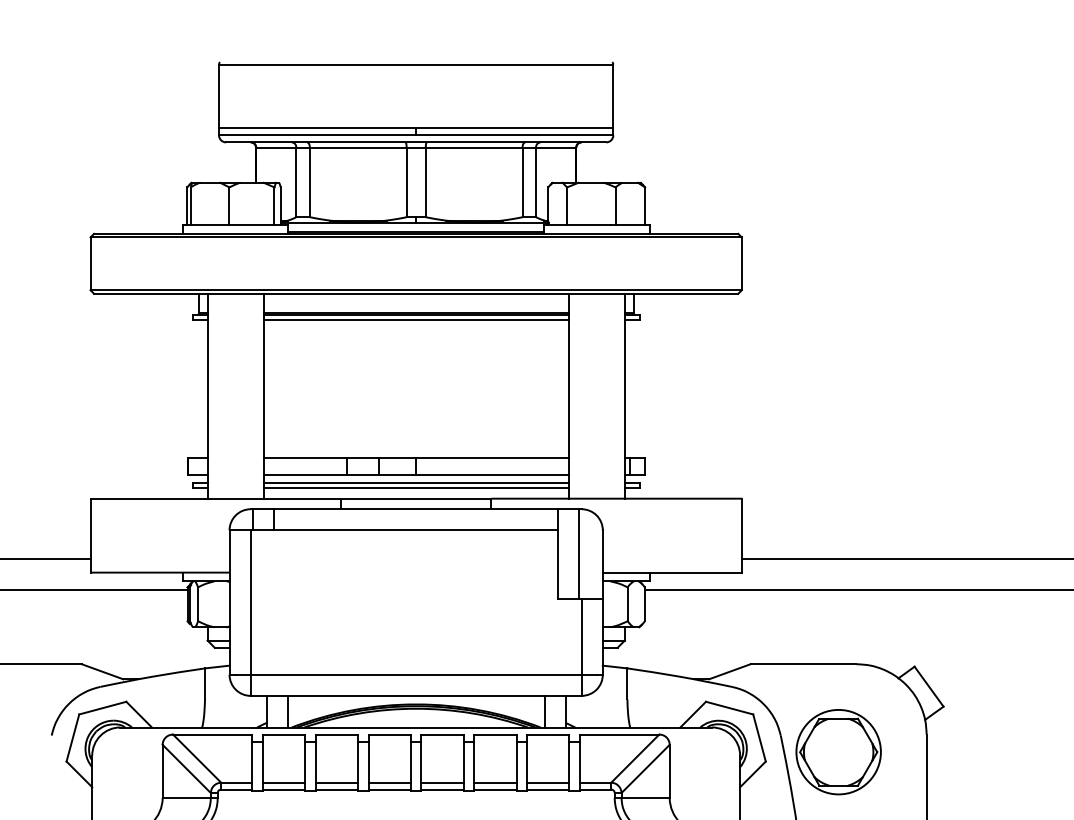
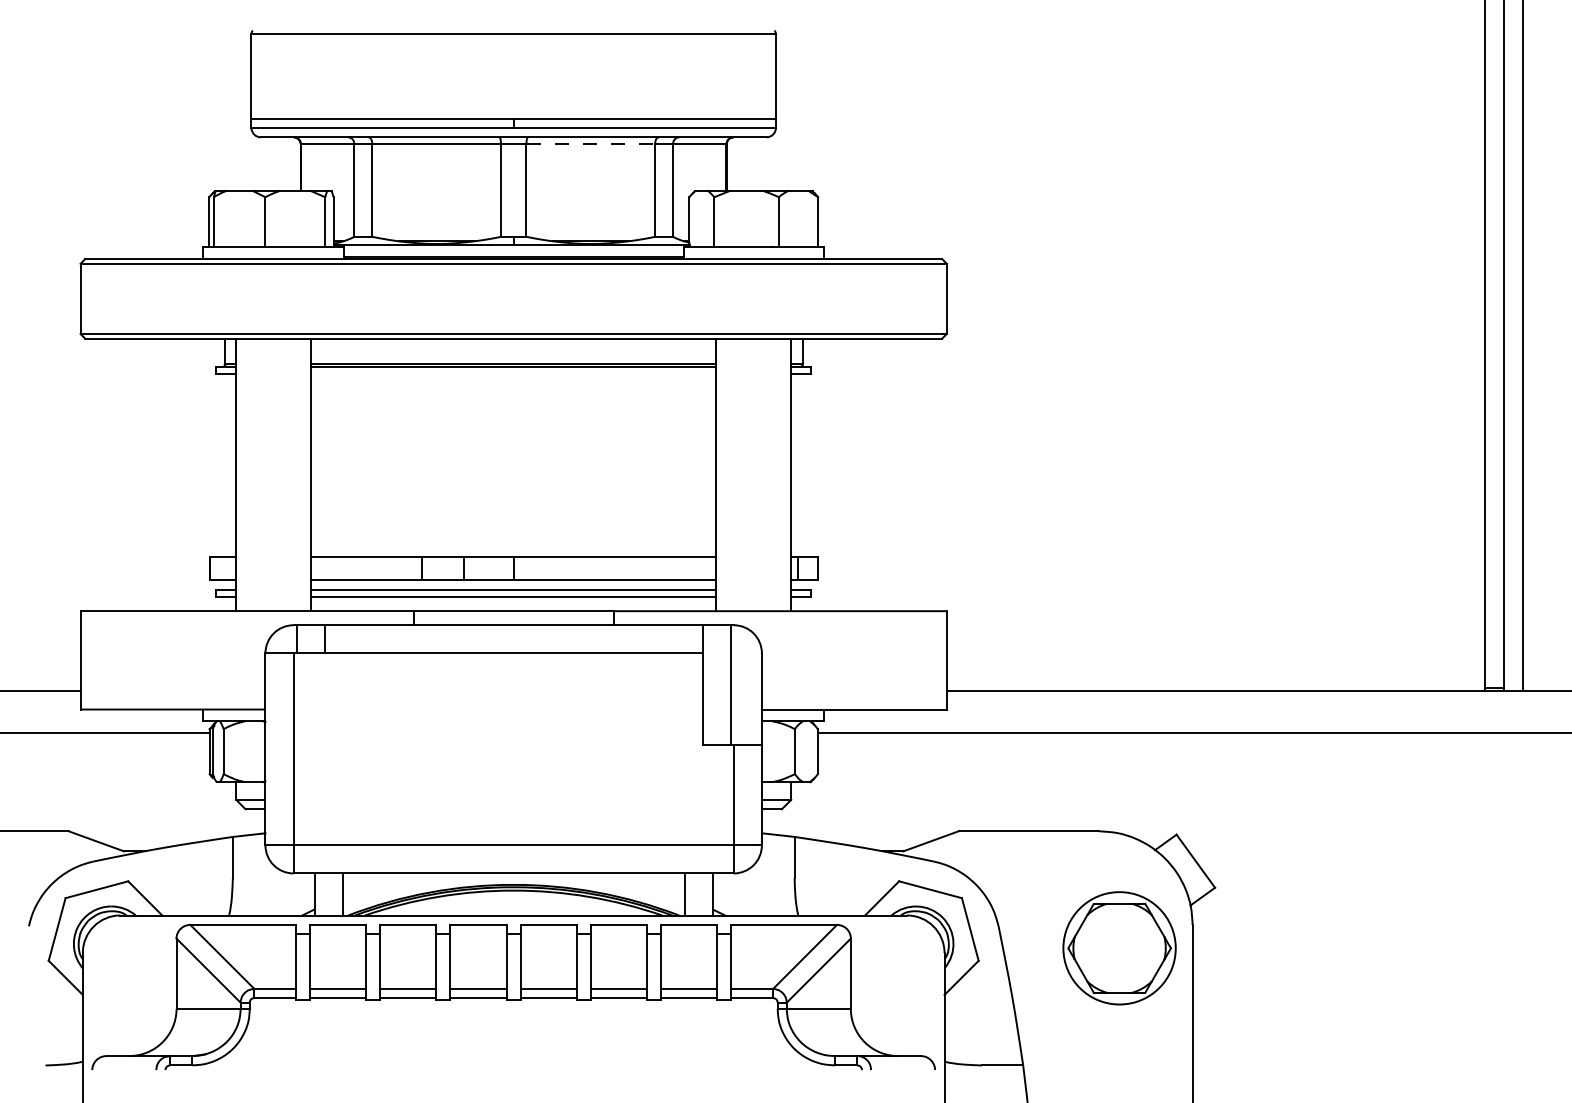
line: (474, 147) -> (591, 144), solid -> dashed
line: (416, 320) -> (513, 374), removed
part: (838, 752) -> (1119, 948), moved

